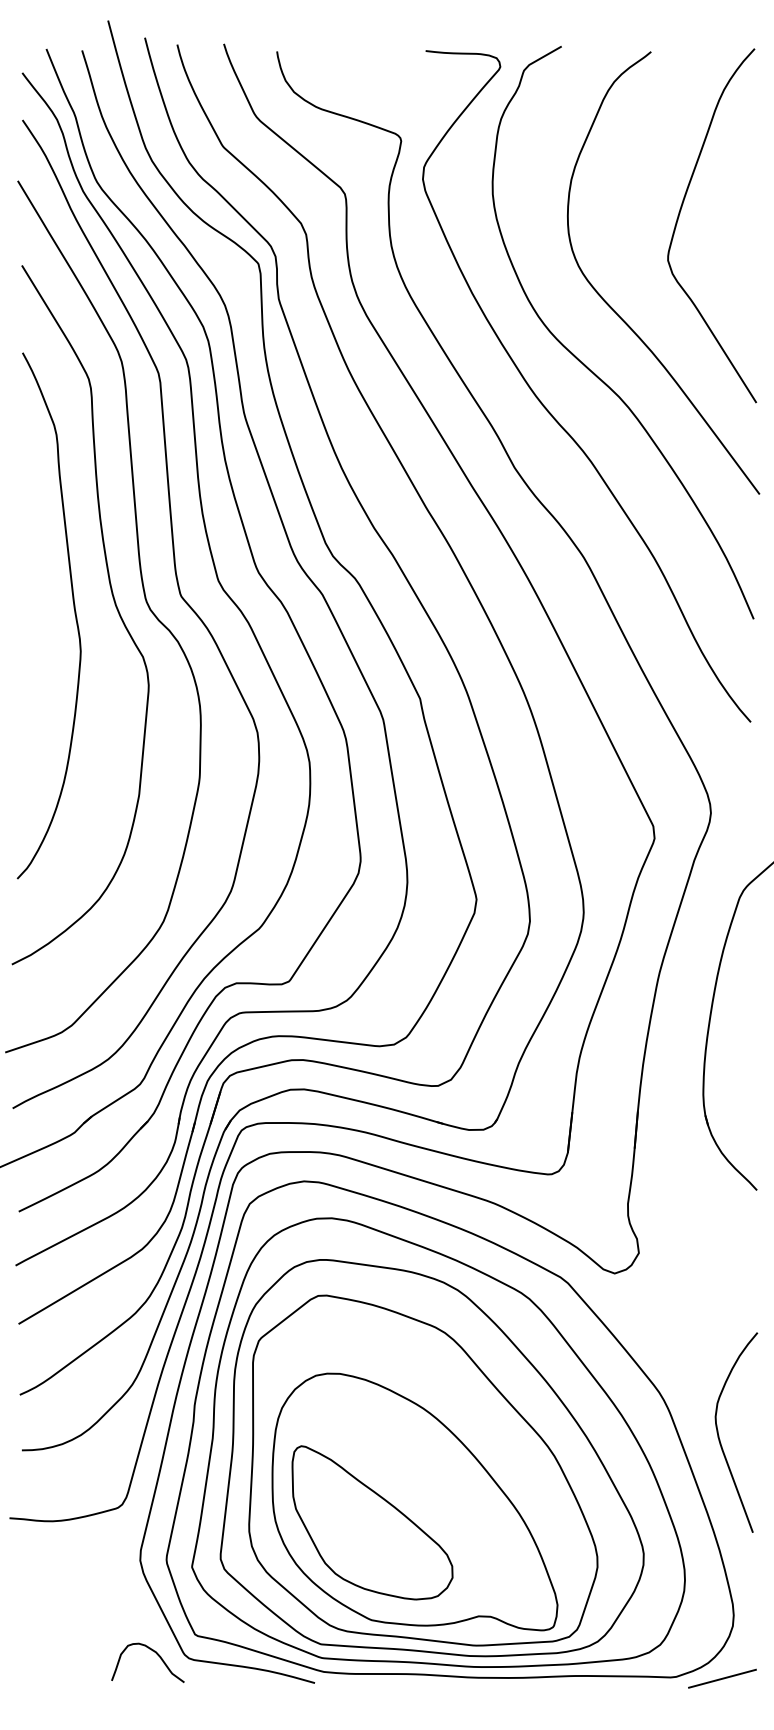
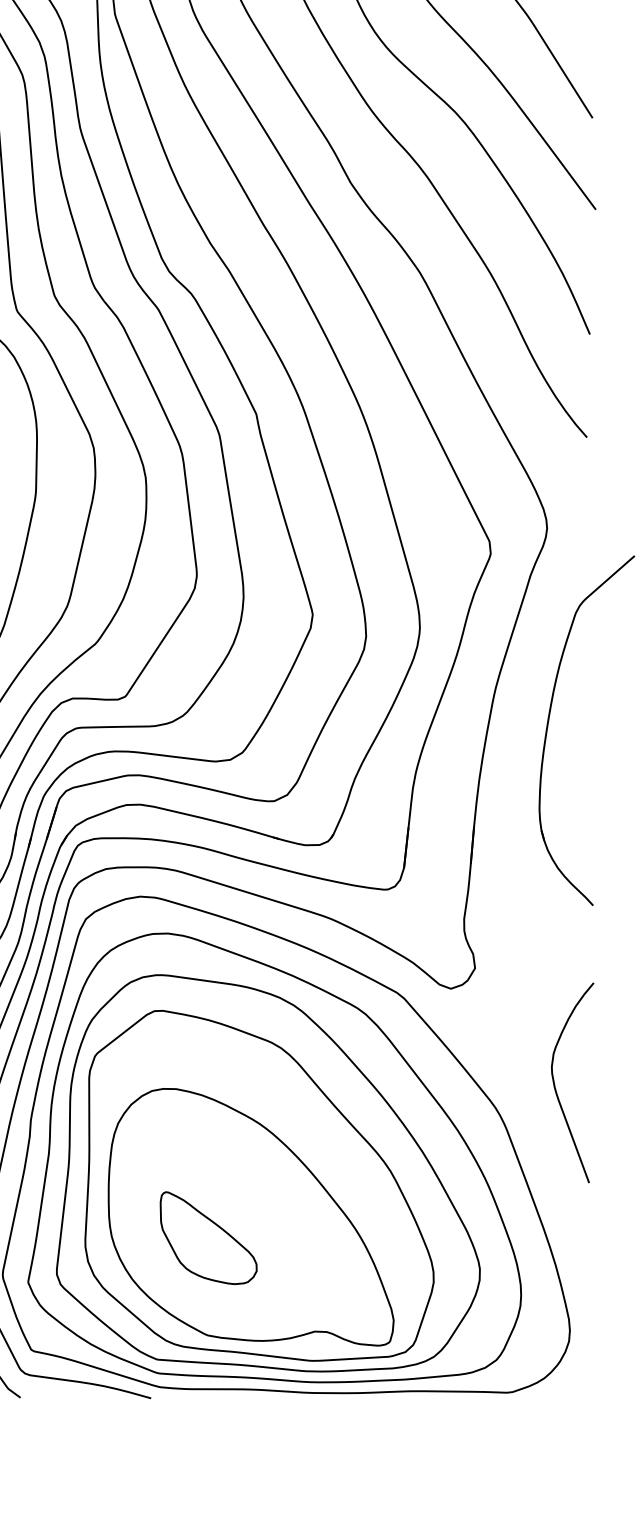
curve: (719, 1435) -> (555, 1085), moved
part: (372, 1522) -> (208, 1237), size x0.6
line: (722, 1678) -> (558, 1393), removed

